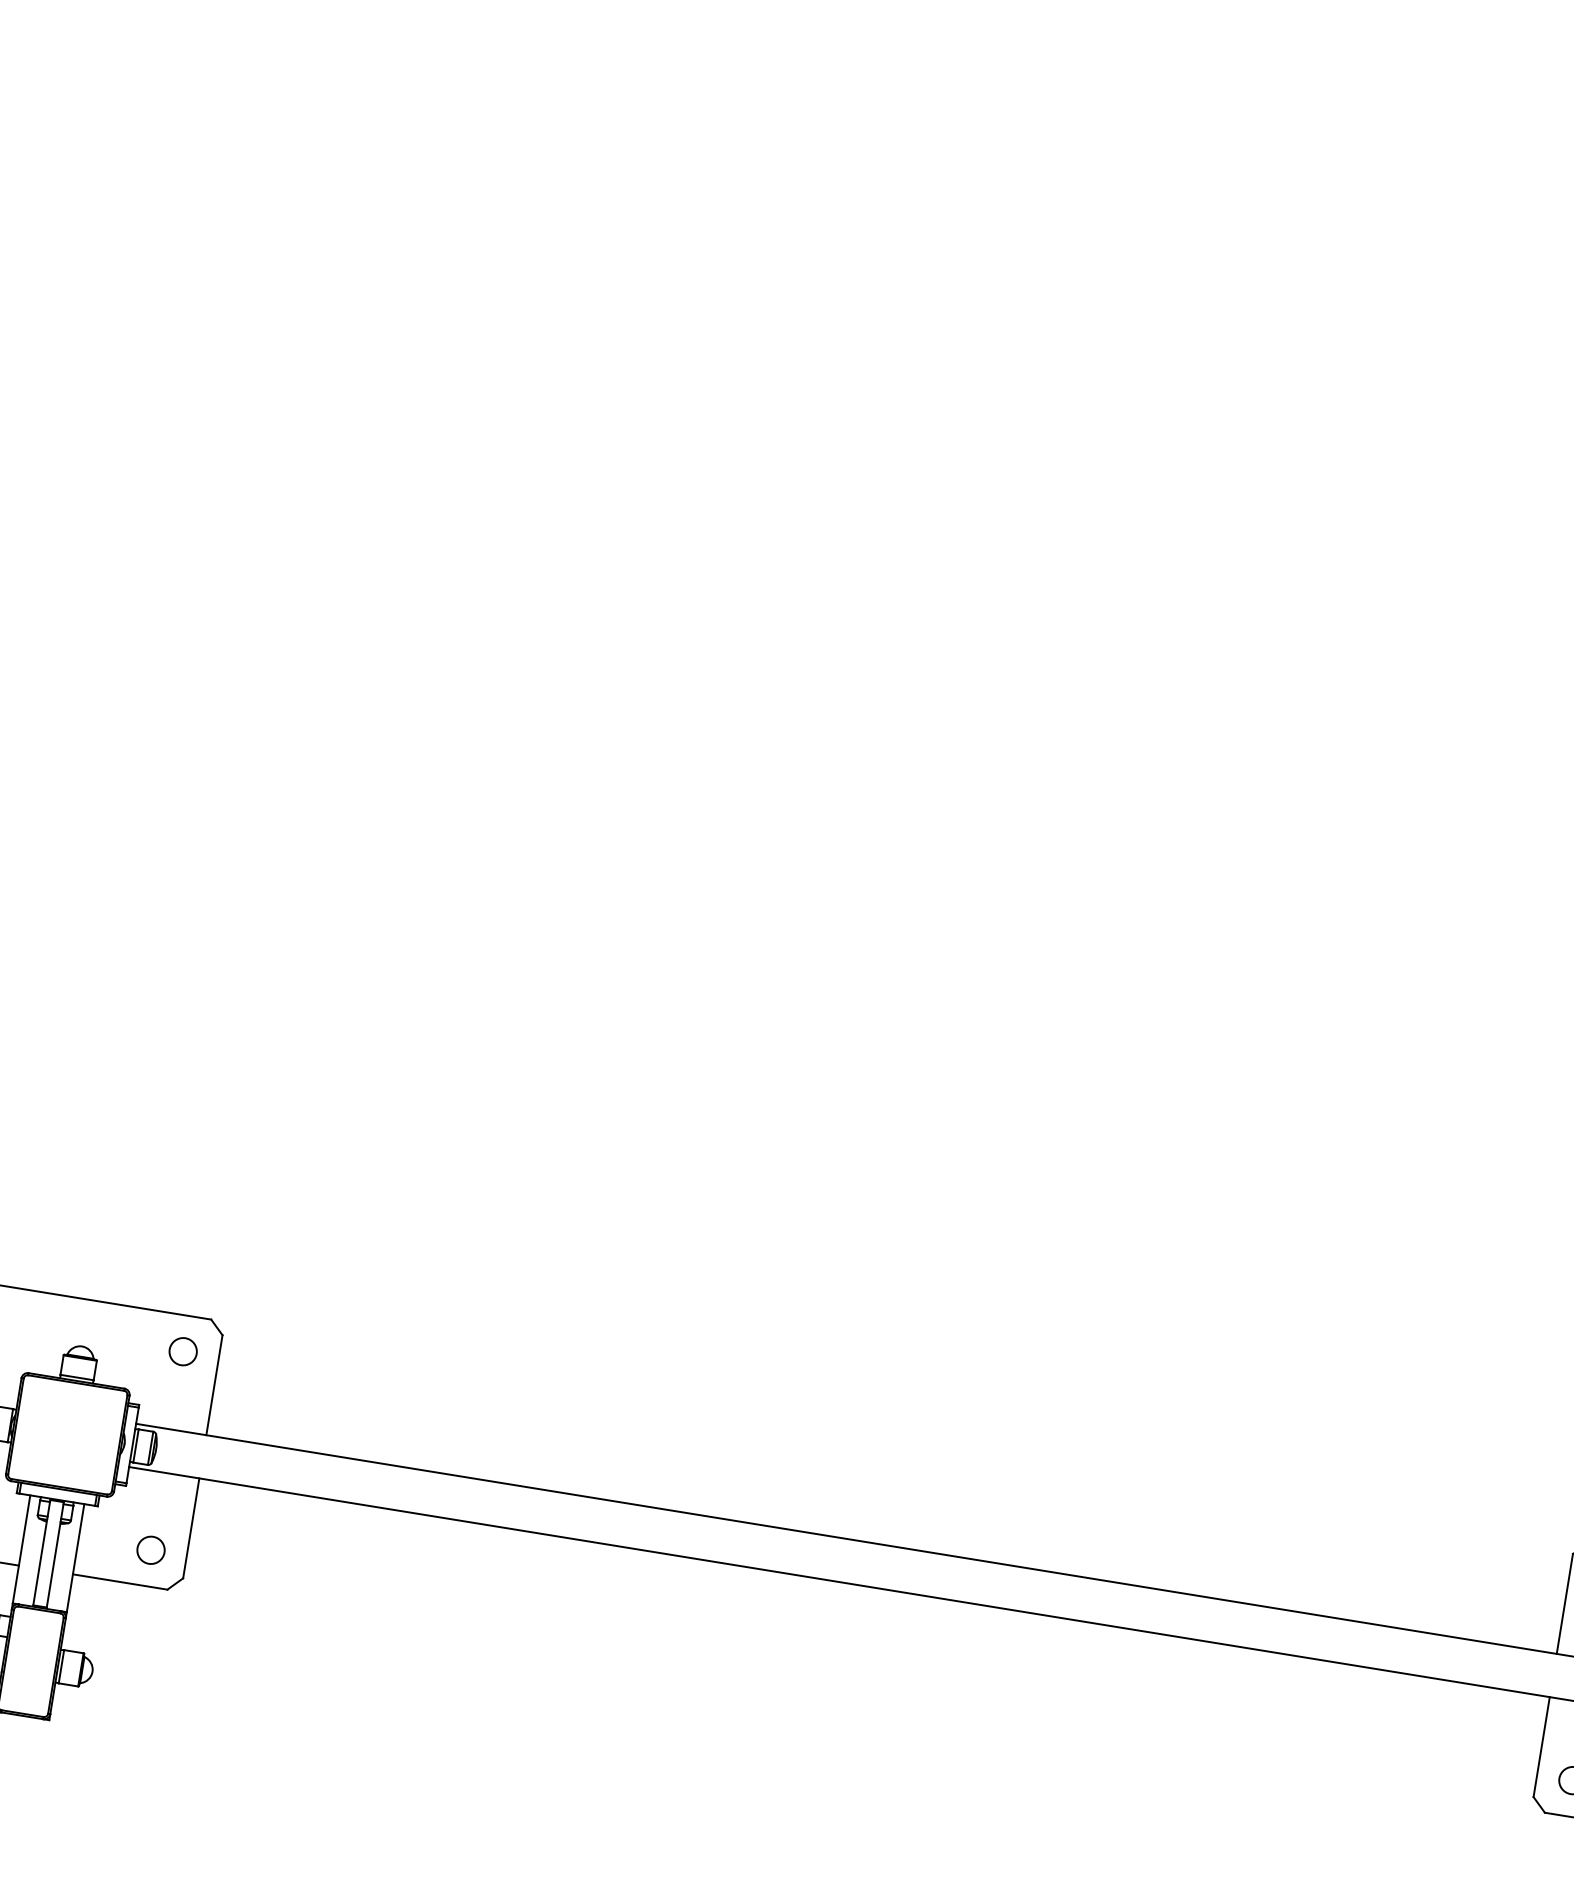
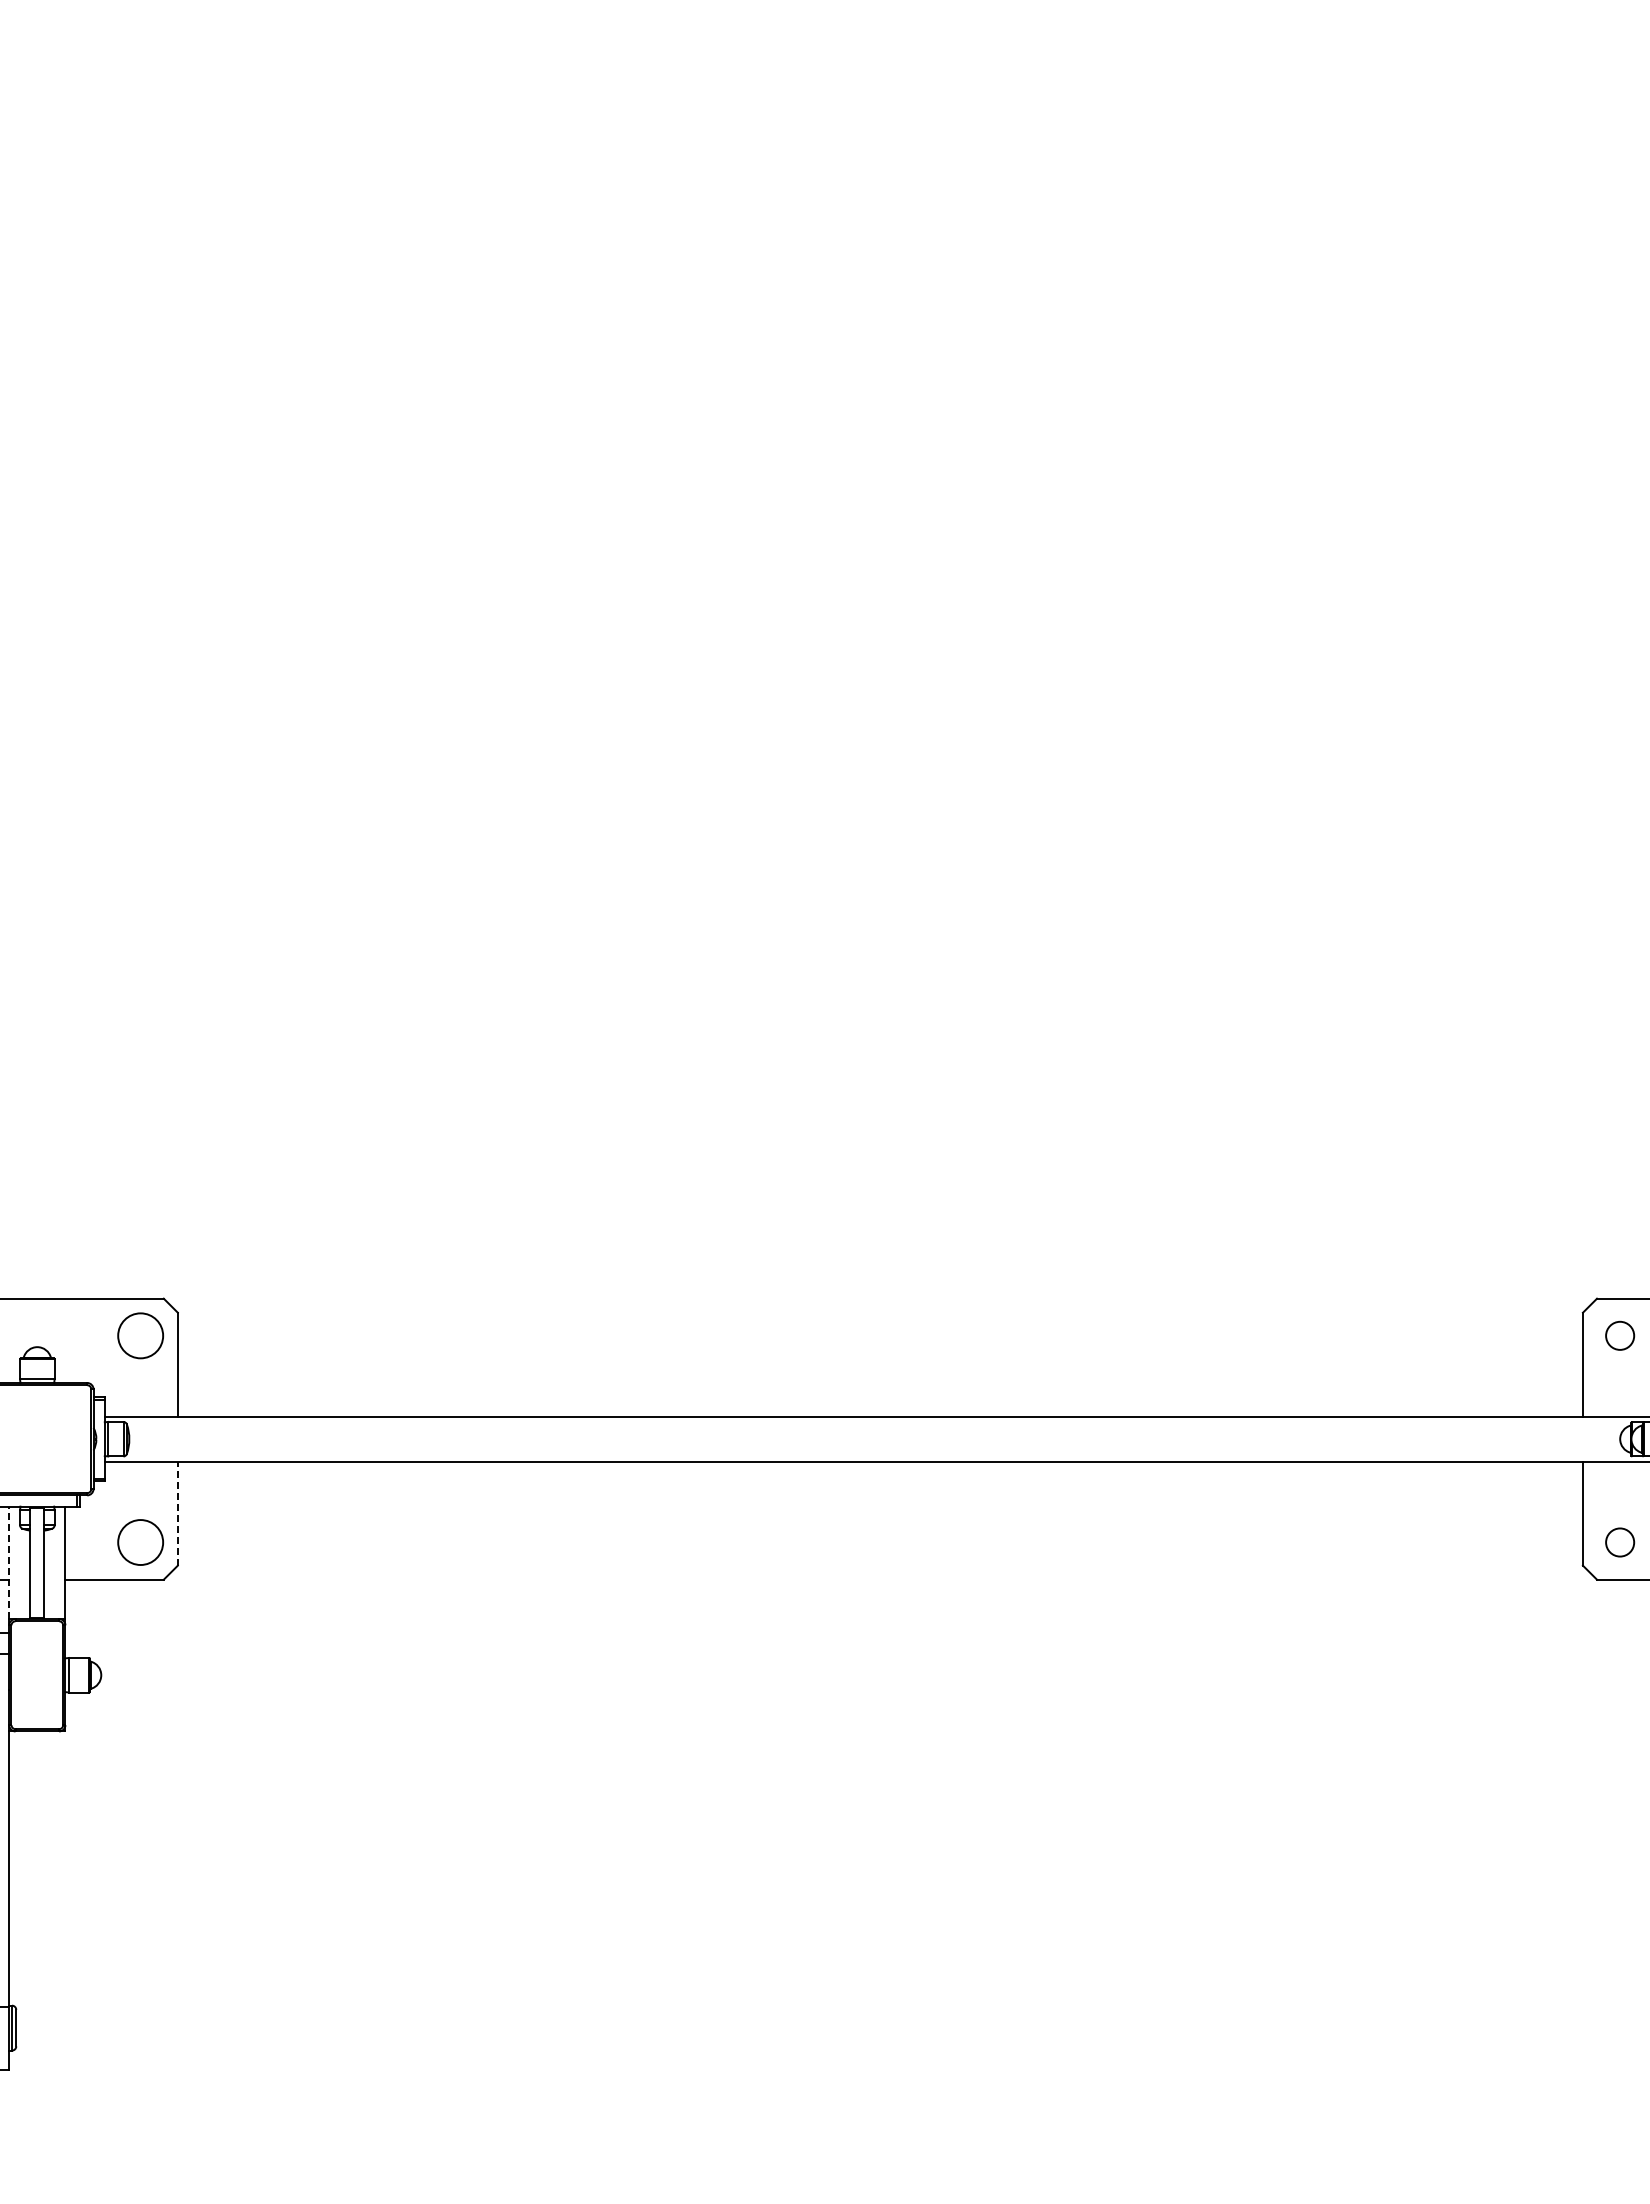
circle: (183, 1351) -> (140, 1335), size x1.6
line: (190, 1528) -> (177, 1513), solid -> dashed
line: (21, 1549) -> (9, 1562), solid -> dashed
circle: (150, 1550) -> (140, 1542), size x1.6

